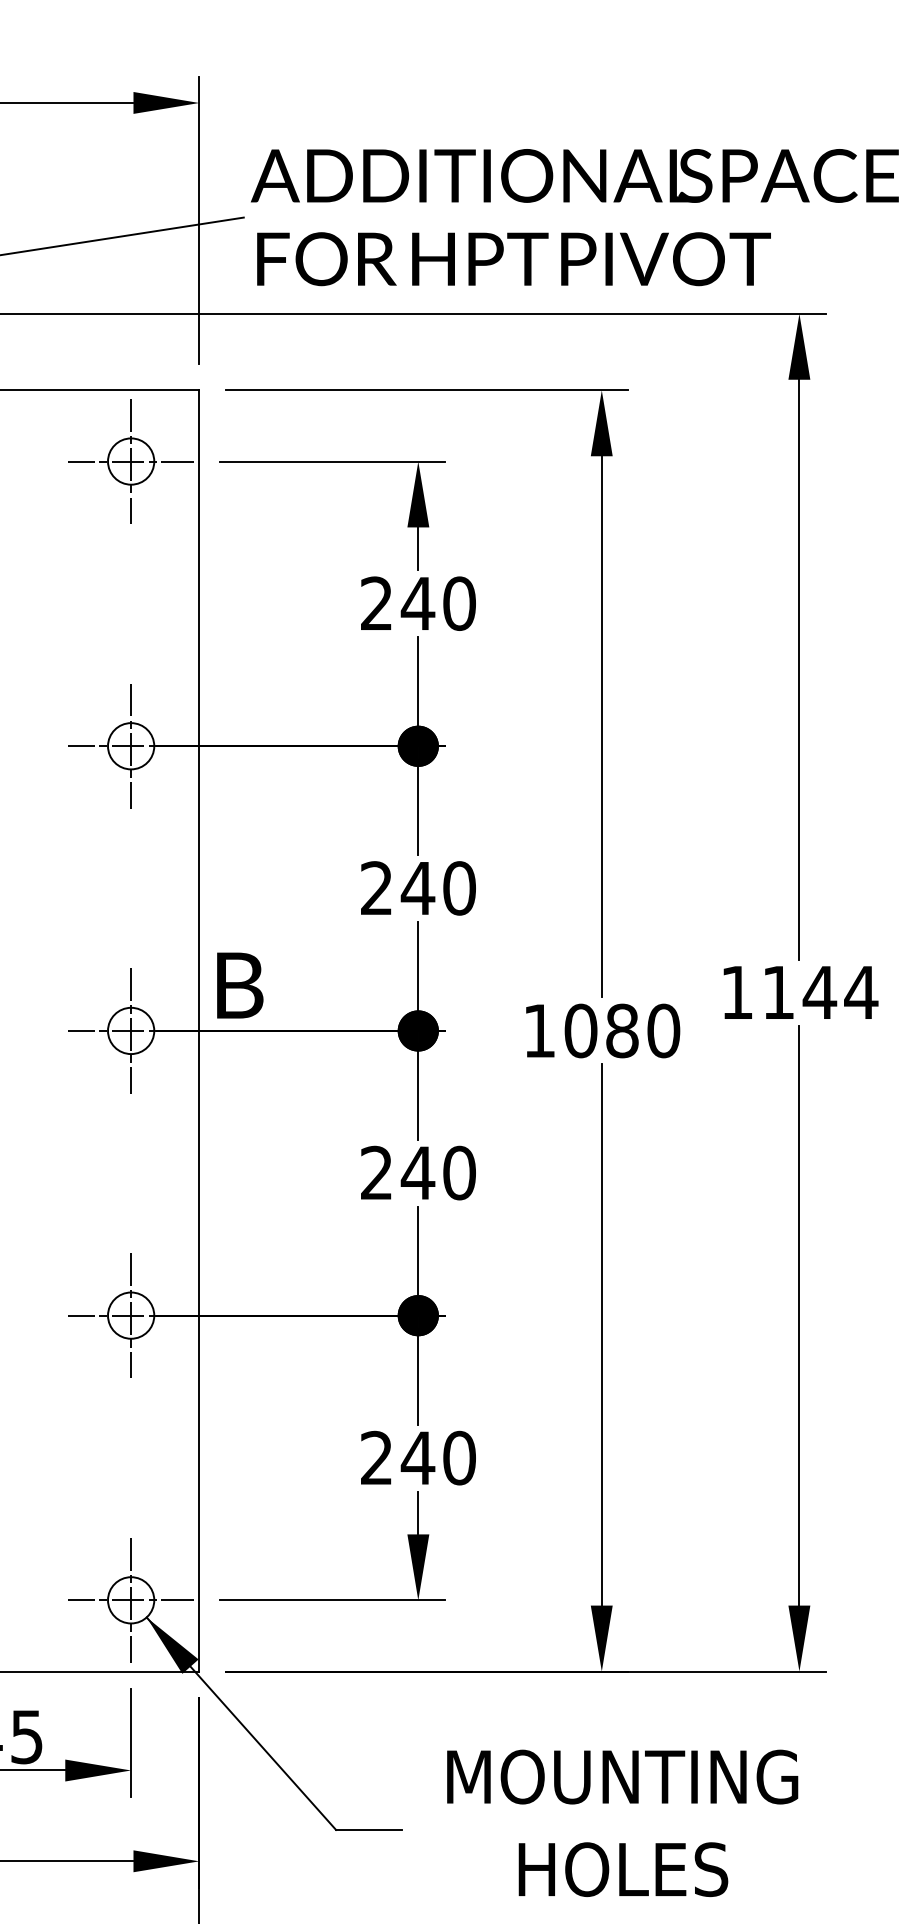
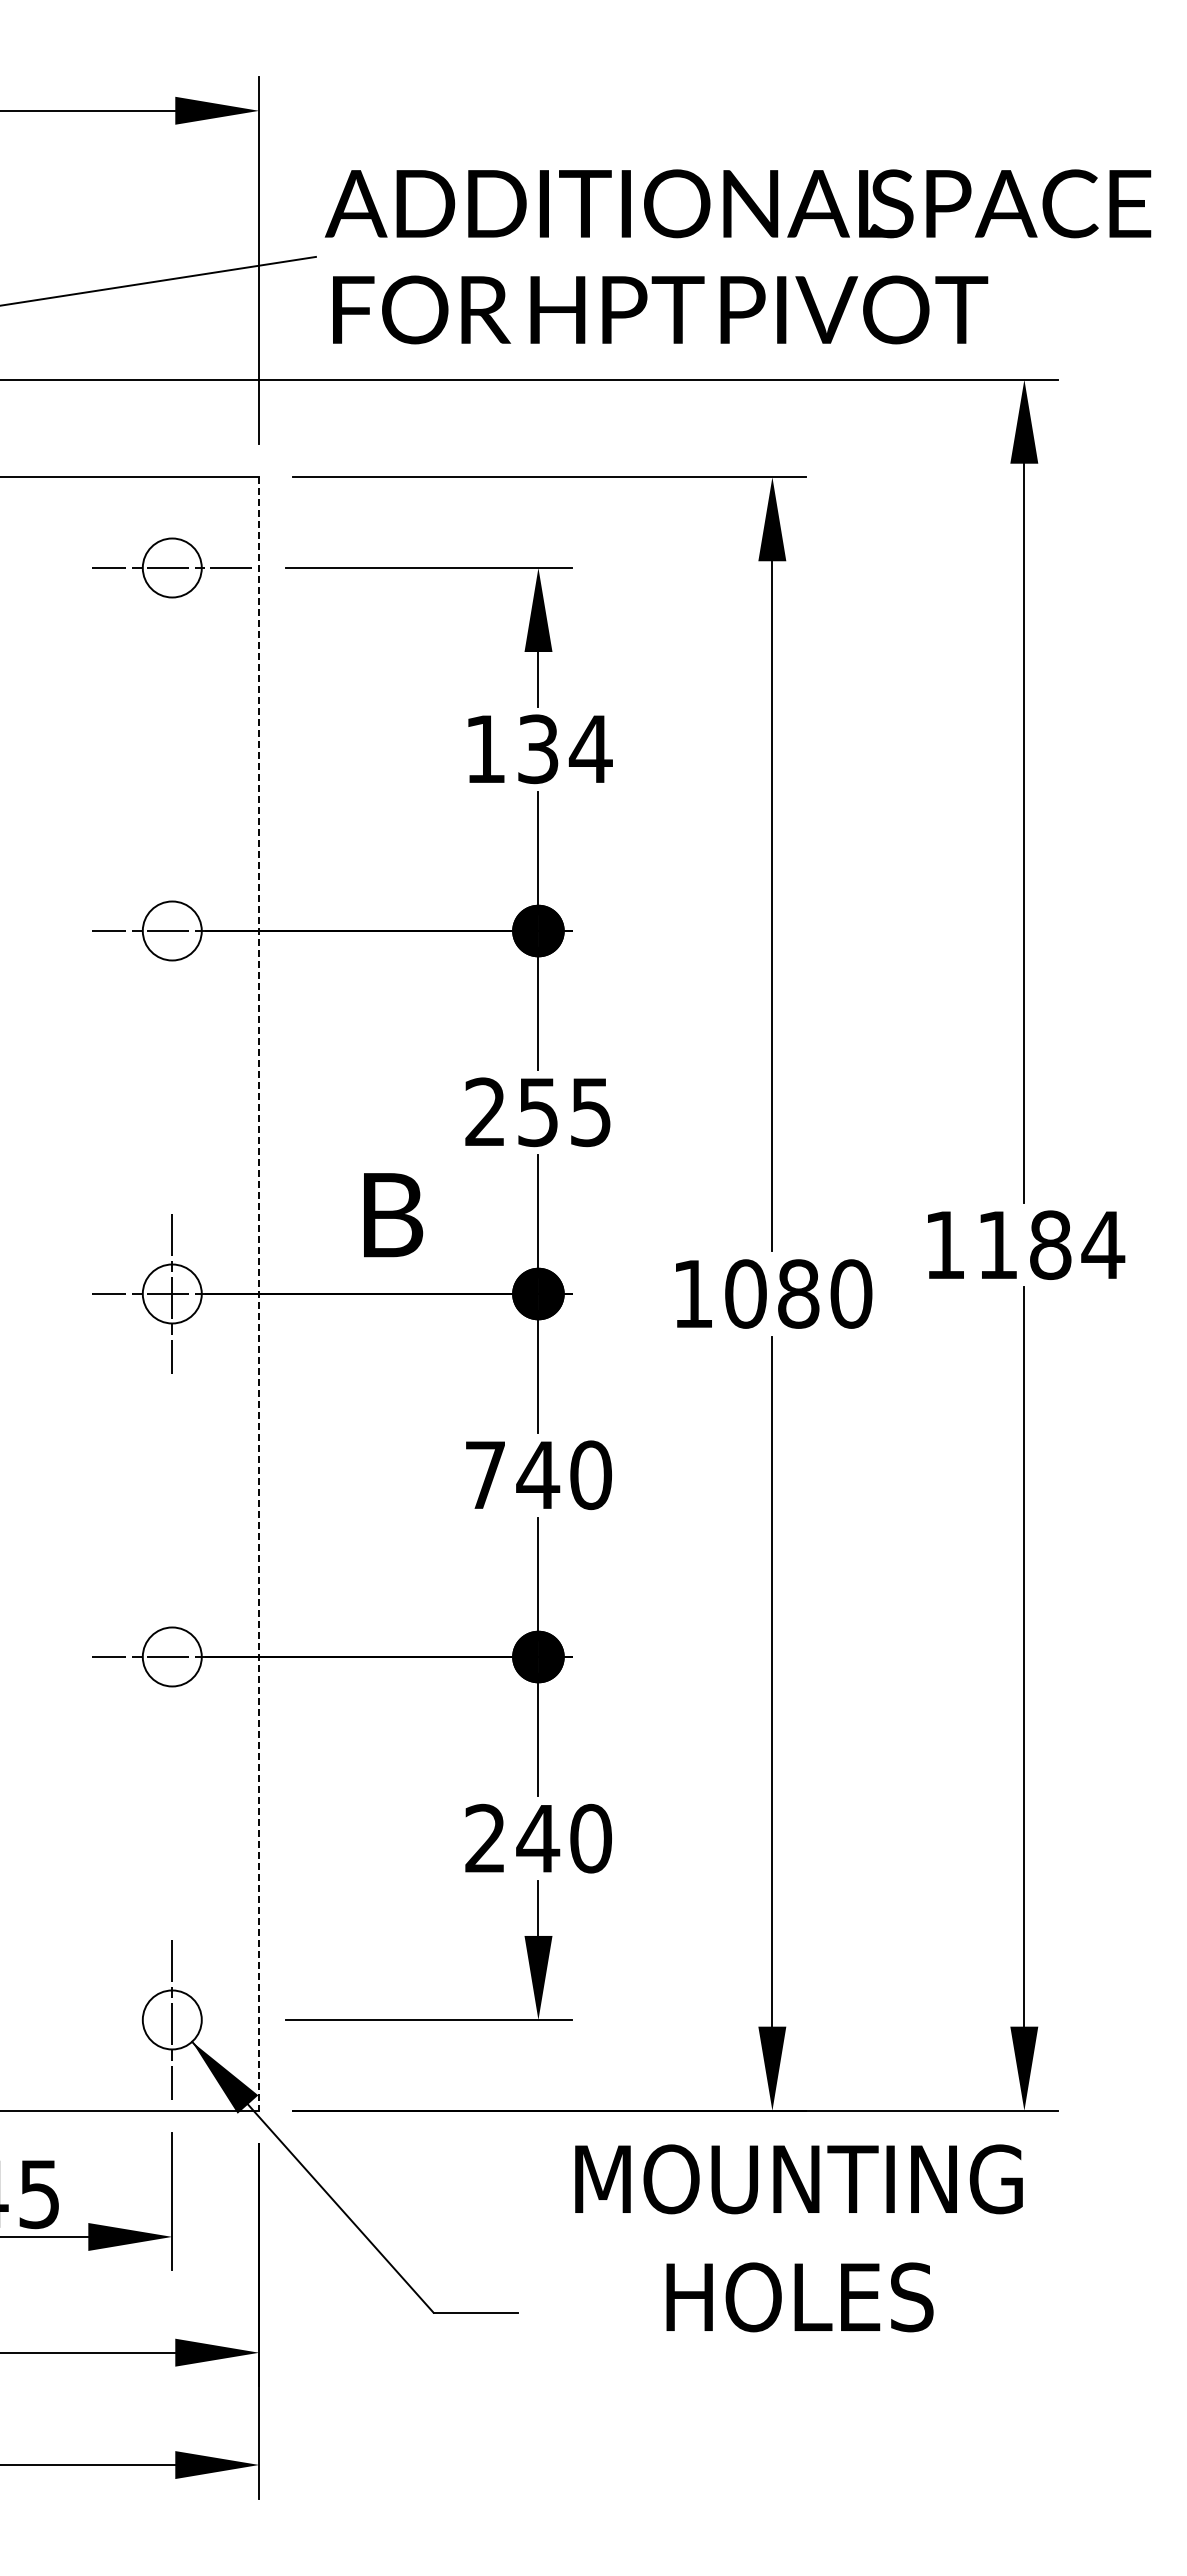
line: (131, 461) -> (172, 567), removed
text: (418, 603) -> (538, 749), 240 -> 134
line: (131, 745) -> (172, 930), removed
text: (437, 888) -> (563, 1112), 240 -> 255
text: (240, 985) -> (393, 1215), moved
text: (819, 992) -> (1050, 1244), 1144 -> 1184
line: (199, 1030) -> (259, 1293), solid -> dashed
text: (376, 1172) -> (484, 1474), 240 -> 740
line: (131, 1315) -> (172, 1656), removed
line: (131, 1599) -> (172, 2019), removed
text: (622, 1823) -> (798, 2238), moved

